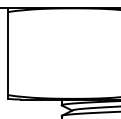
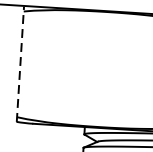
line: (8, 53) -> (20, 64), solid -> dashed

